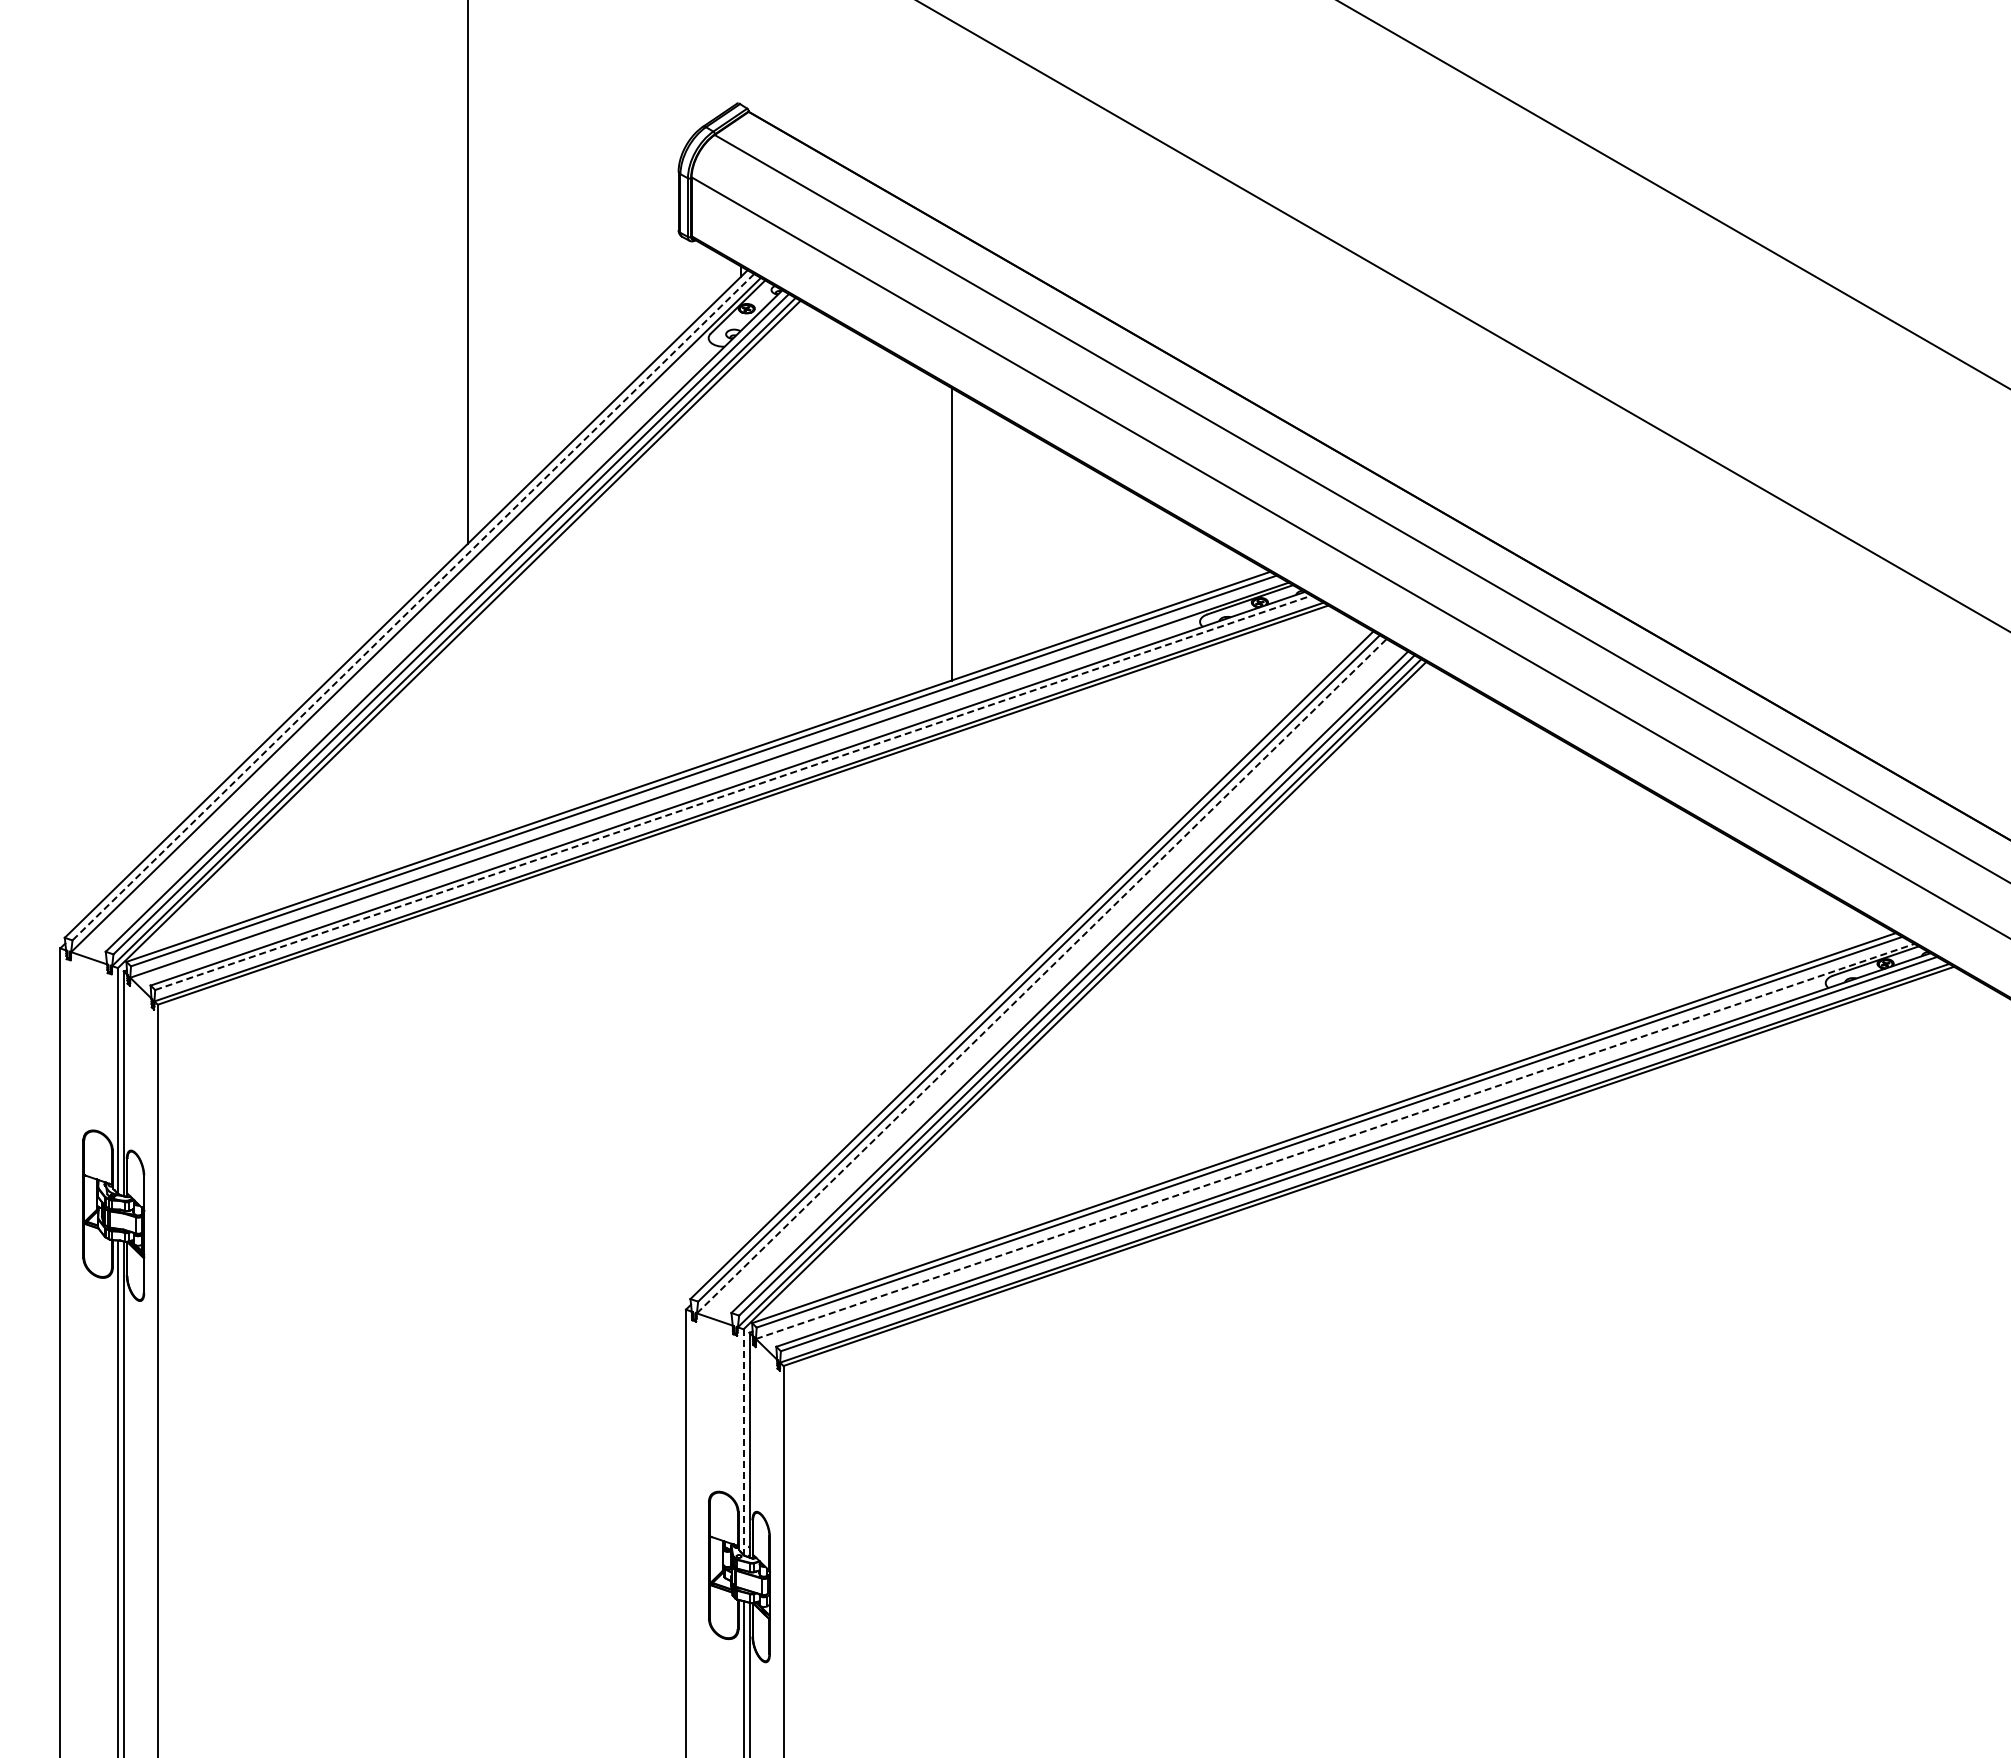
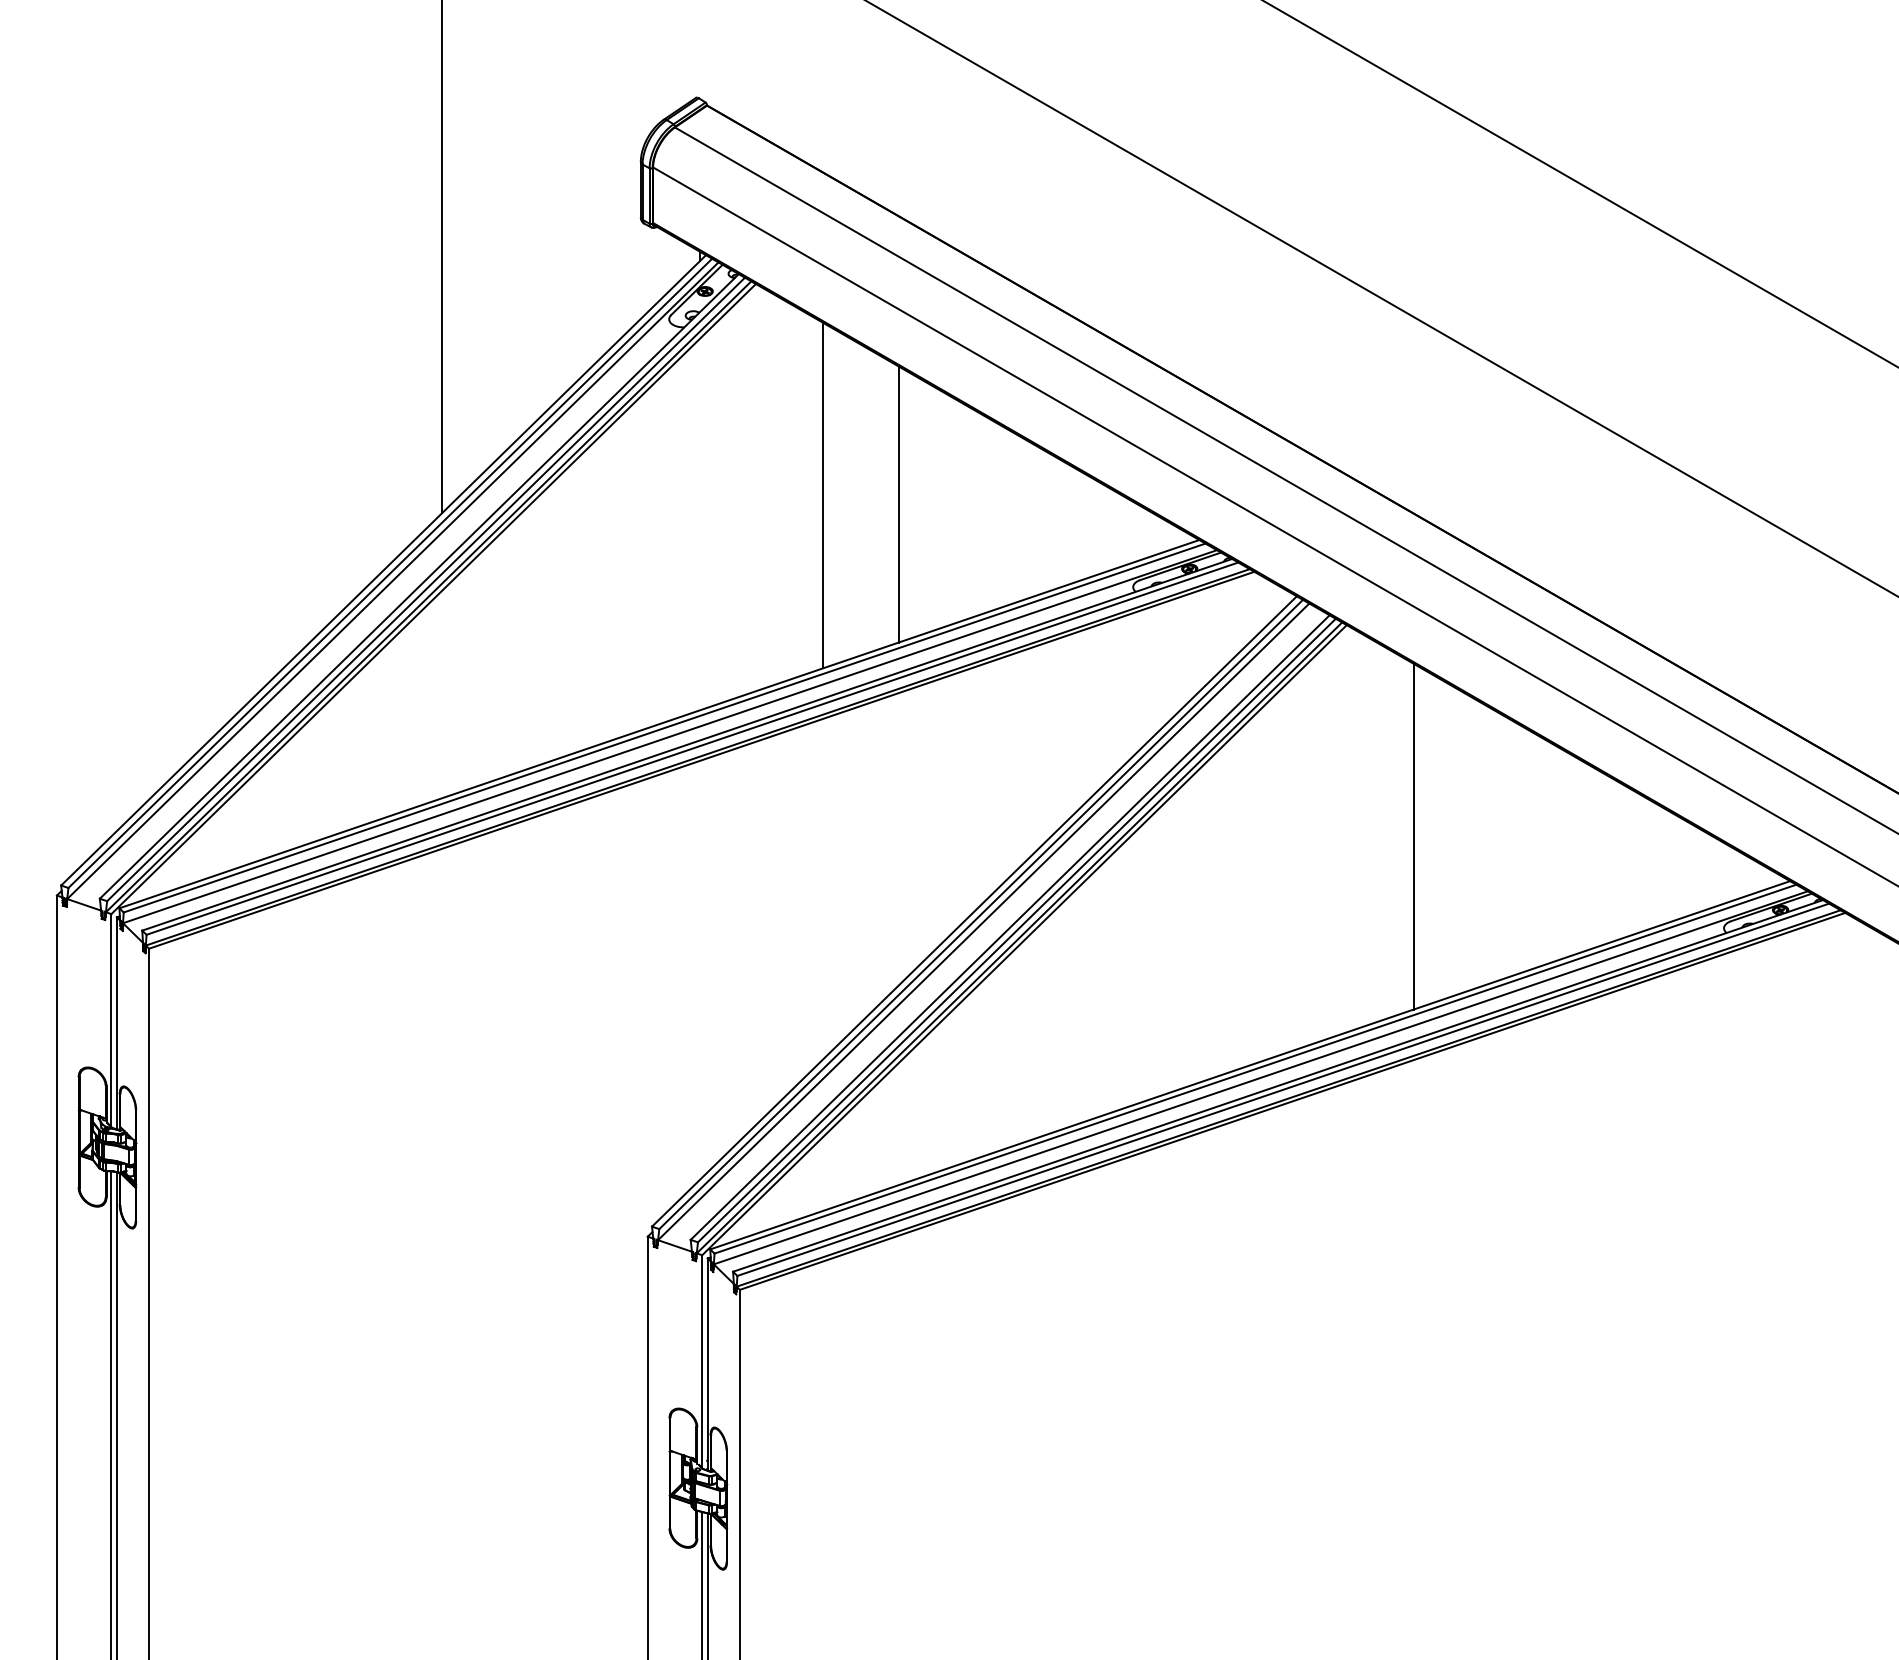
line: (871, 524) -> (822, 495), added
line: (413, 607) -> (390, 573), dashed -> solid
line: (733, 792) -> (692, 748), dashed -> solid
line: (1497, 886) -> (1414, 837), added
line: (1042, 975) -> (984, 921), dashed -> solid
line: (1335, 1141) -> (1261, 1077), dashed -> solid
line: (743, 1442) -> (702, 1362), dashed -> solid

